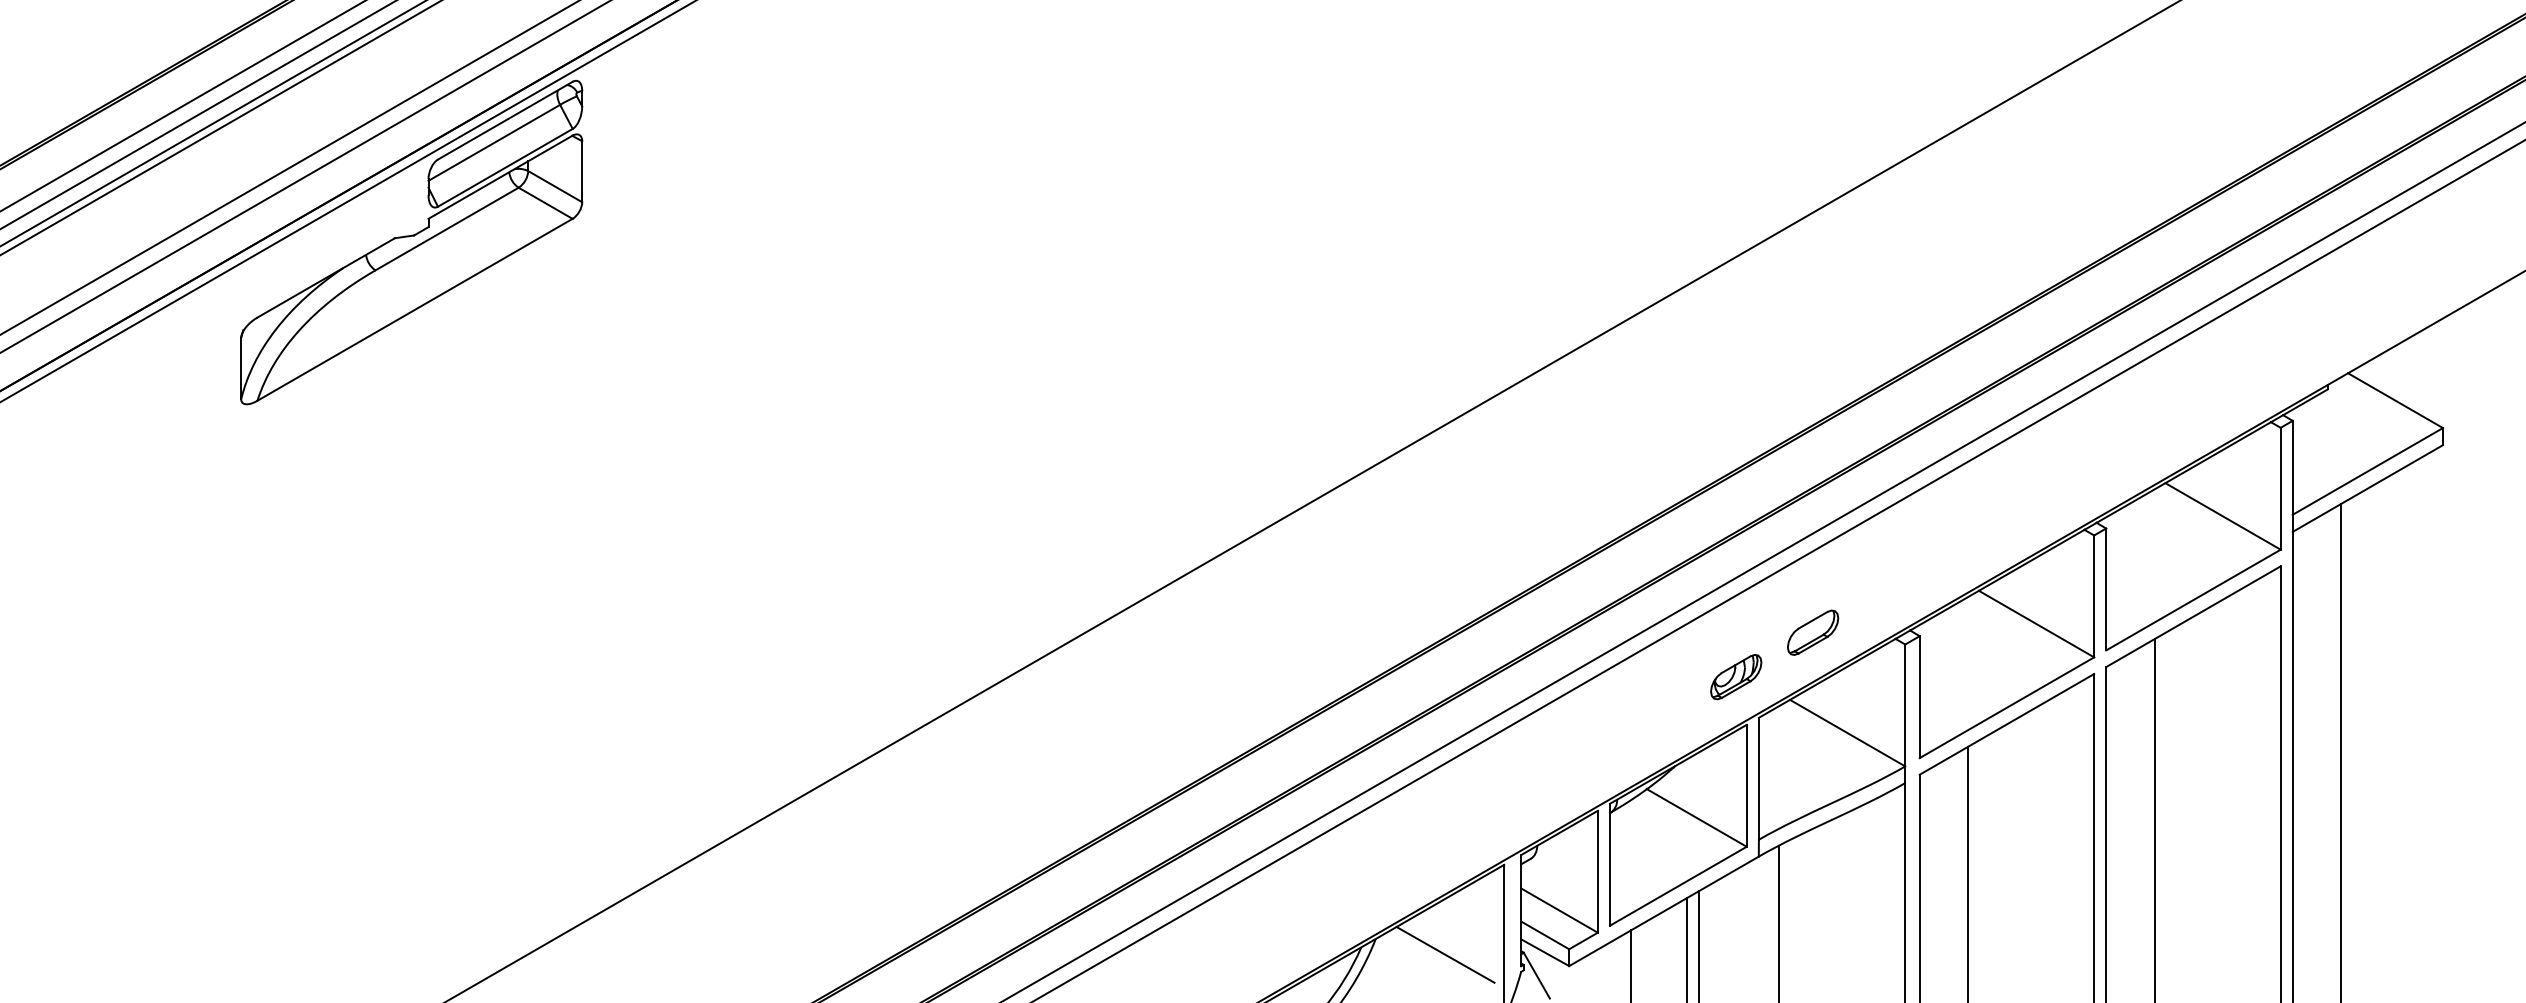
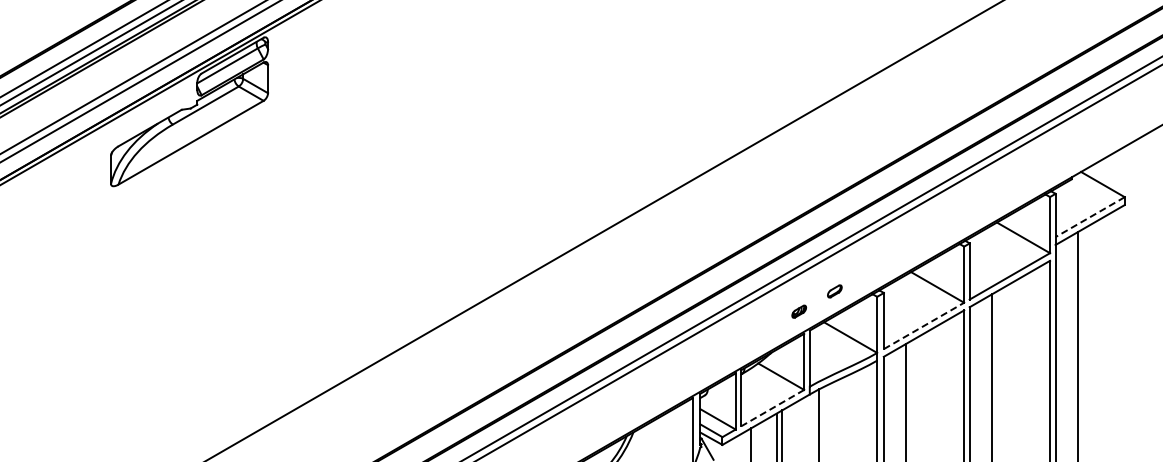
line: (2368, 472) -> (1090, 217), solid -> dashed
part: (1812, 632) -> (834, 291), size x0.6
part: (1734, 676) -> (798, 311), size x0.6
line: (2007, 706) -> (924, 325), solid -> dashed
line: (1677, 887) -> (772, 408), solid -> dashed
line: (1445, 954) -> (665, 439), removed

